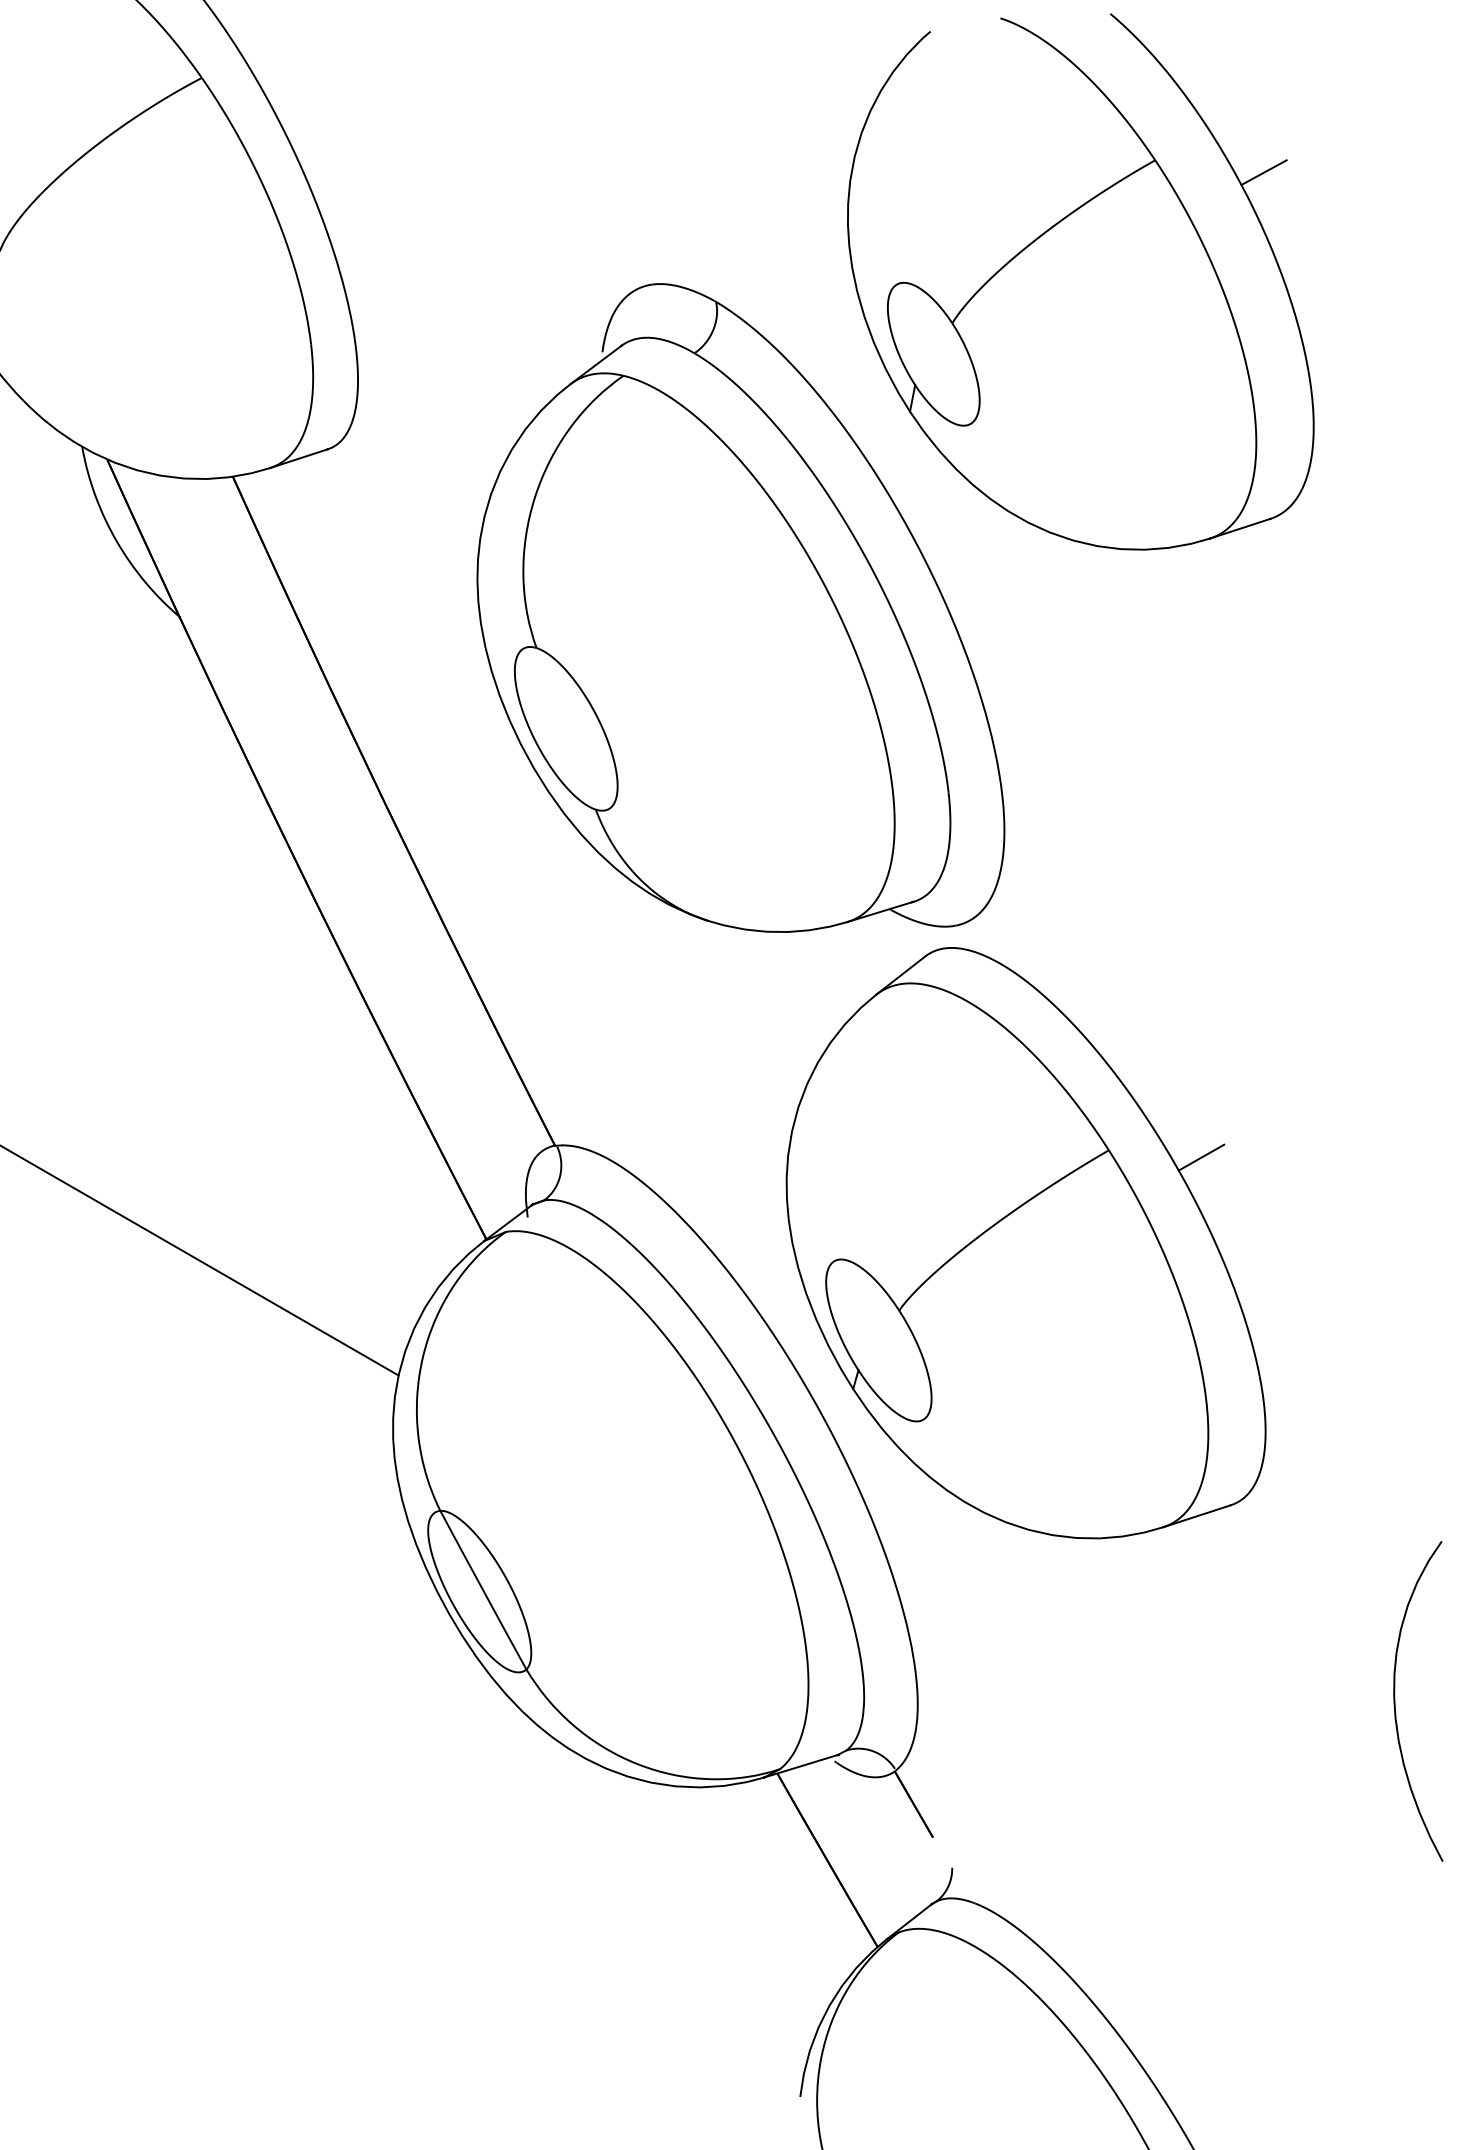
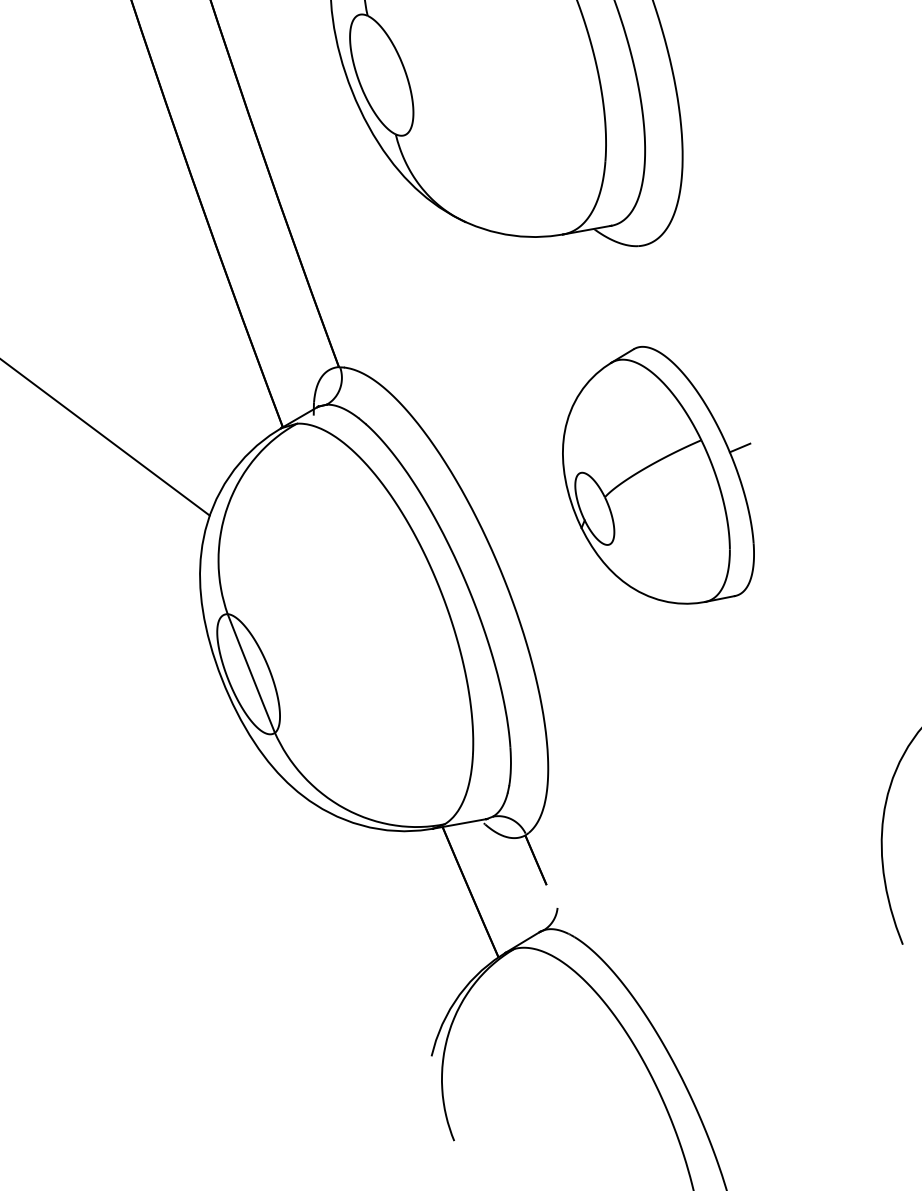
part: (1025, 1243) -> (661, 475), size x0.6

